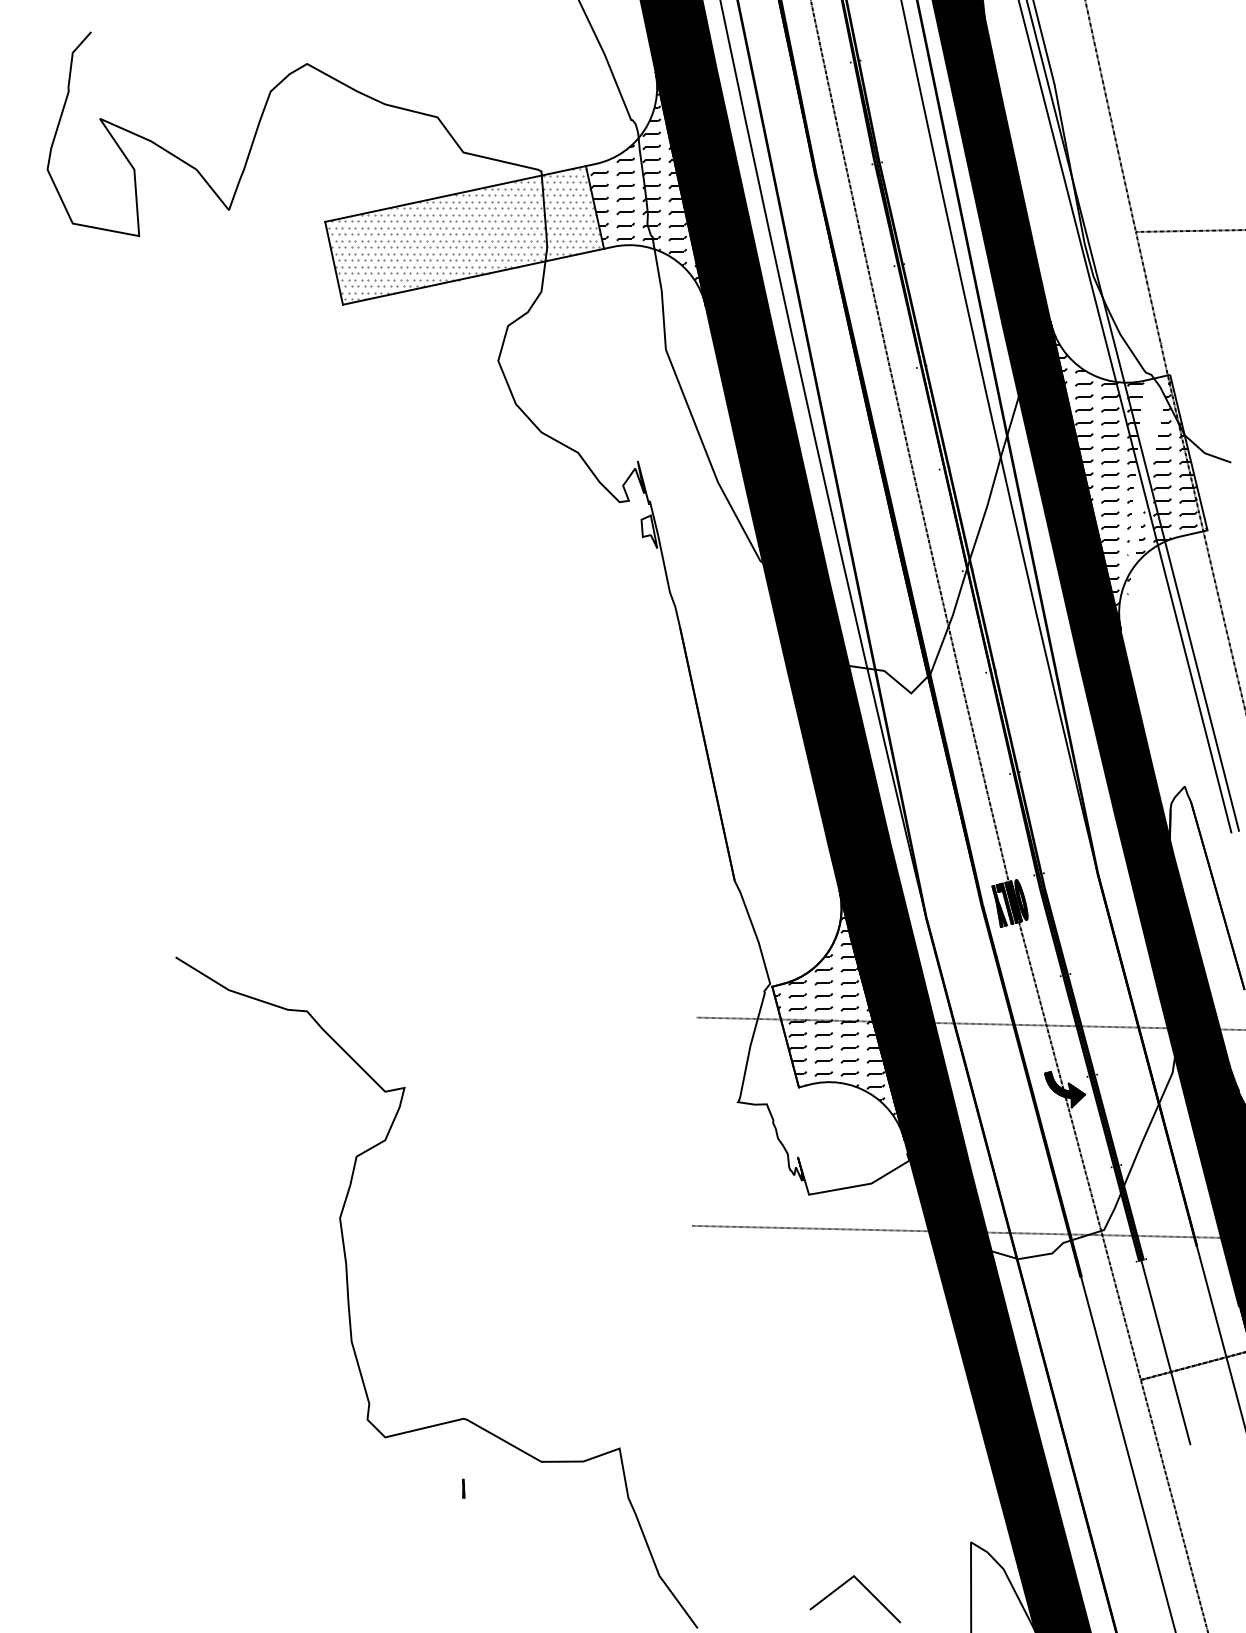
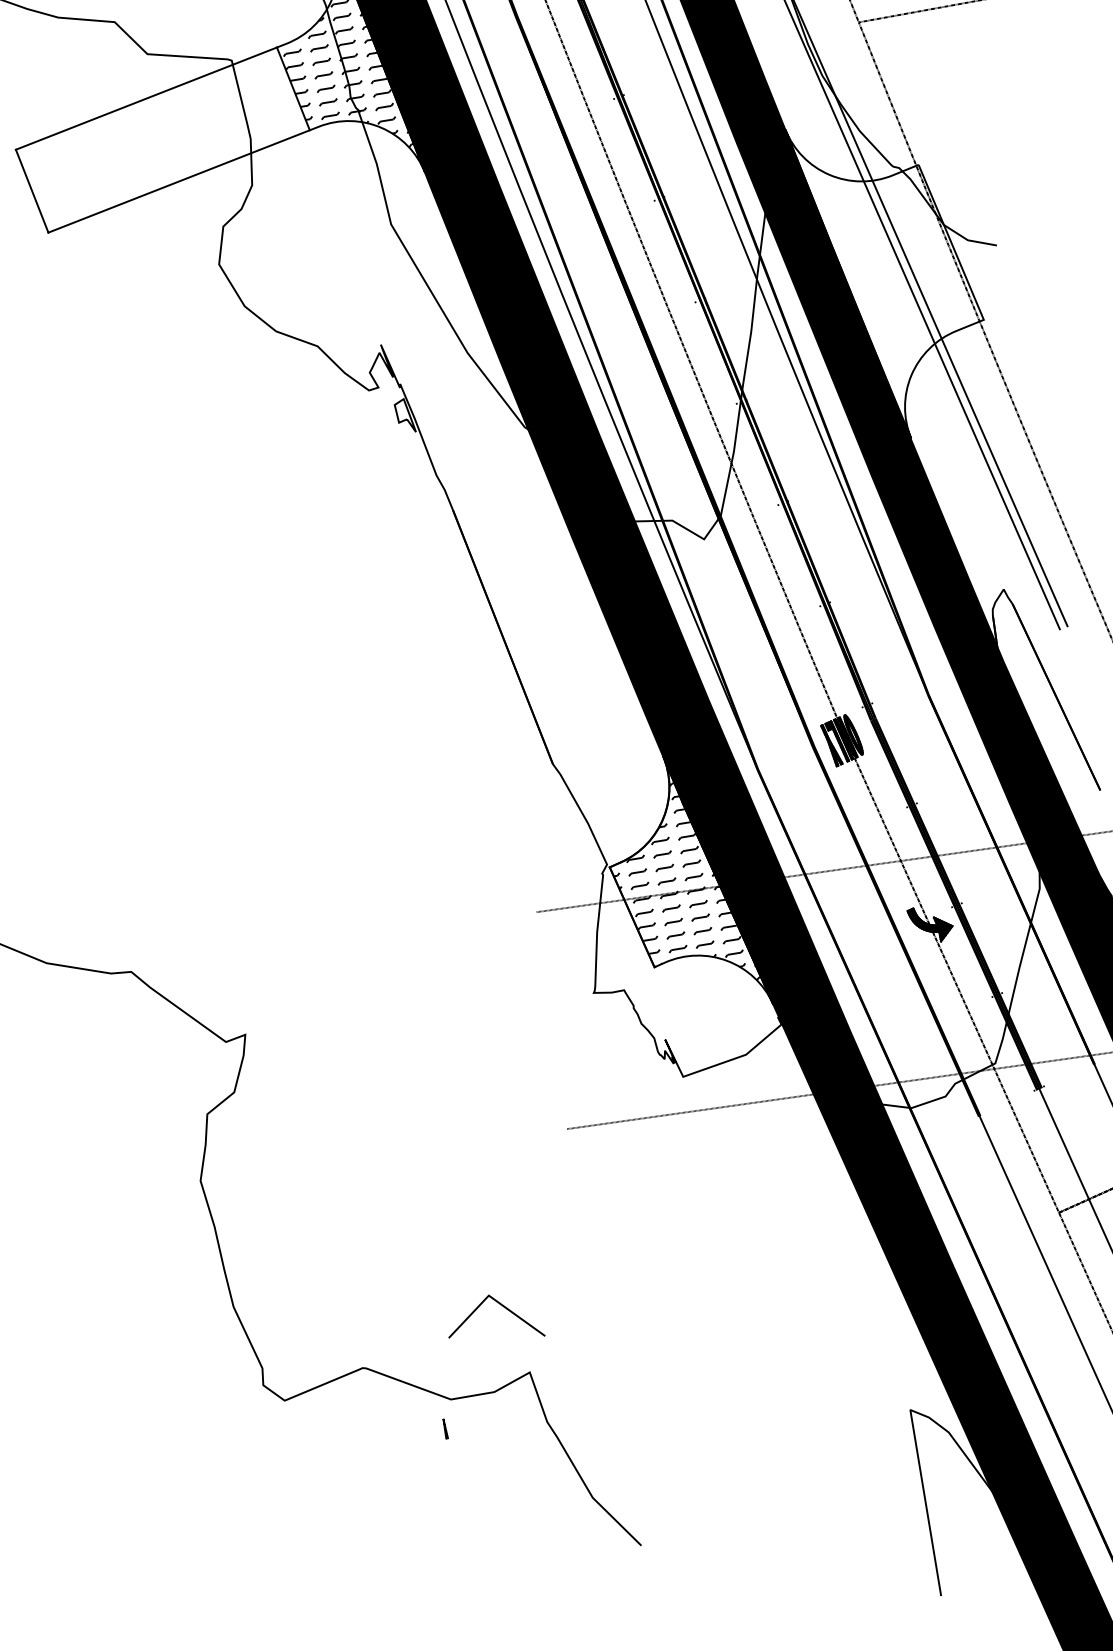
hatch: (464, 234) -> (162, 139), removed
hatch: (1129, 474) -> (893, 275), removed
line: (463, 1488) -> (445, 1428), moved
line: (865, 1589) -> (503, 1307), moved

